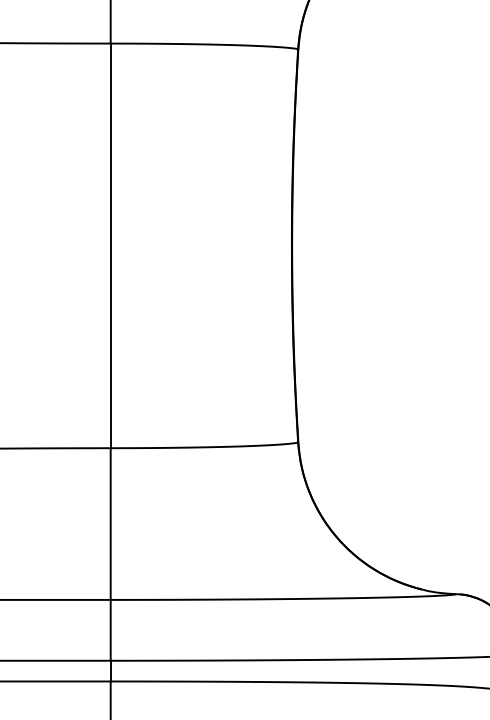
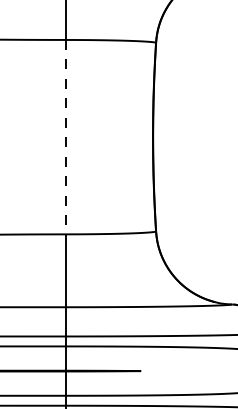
line: (109, 246) -> (65, 137), solid -> dashed

